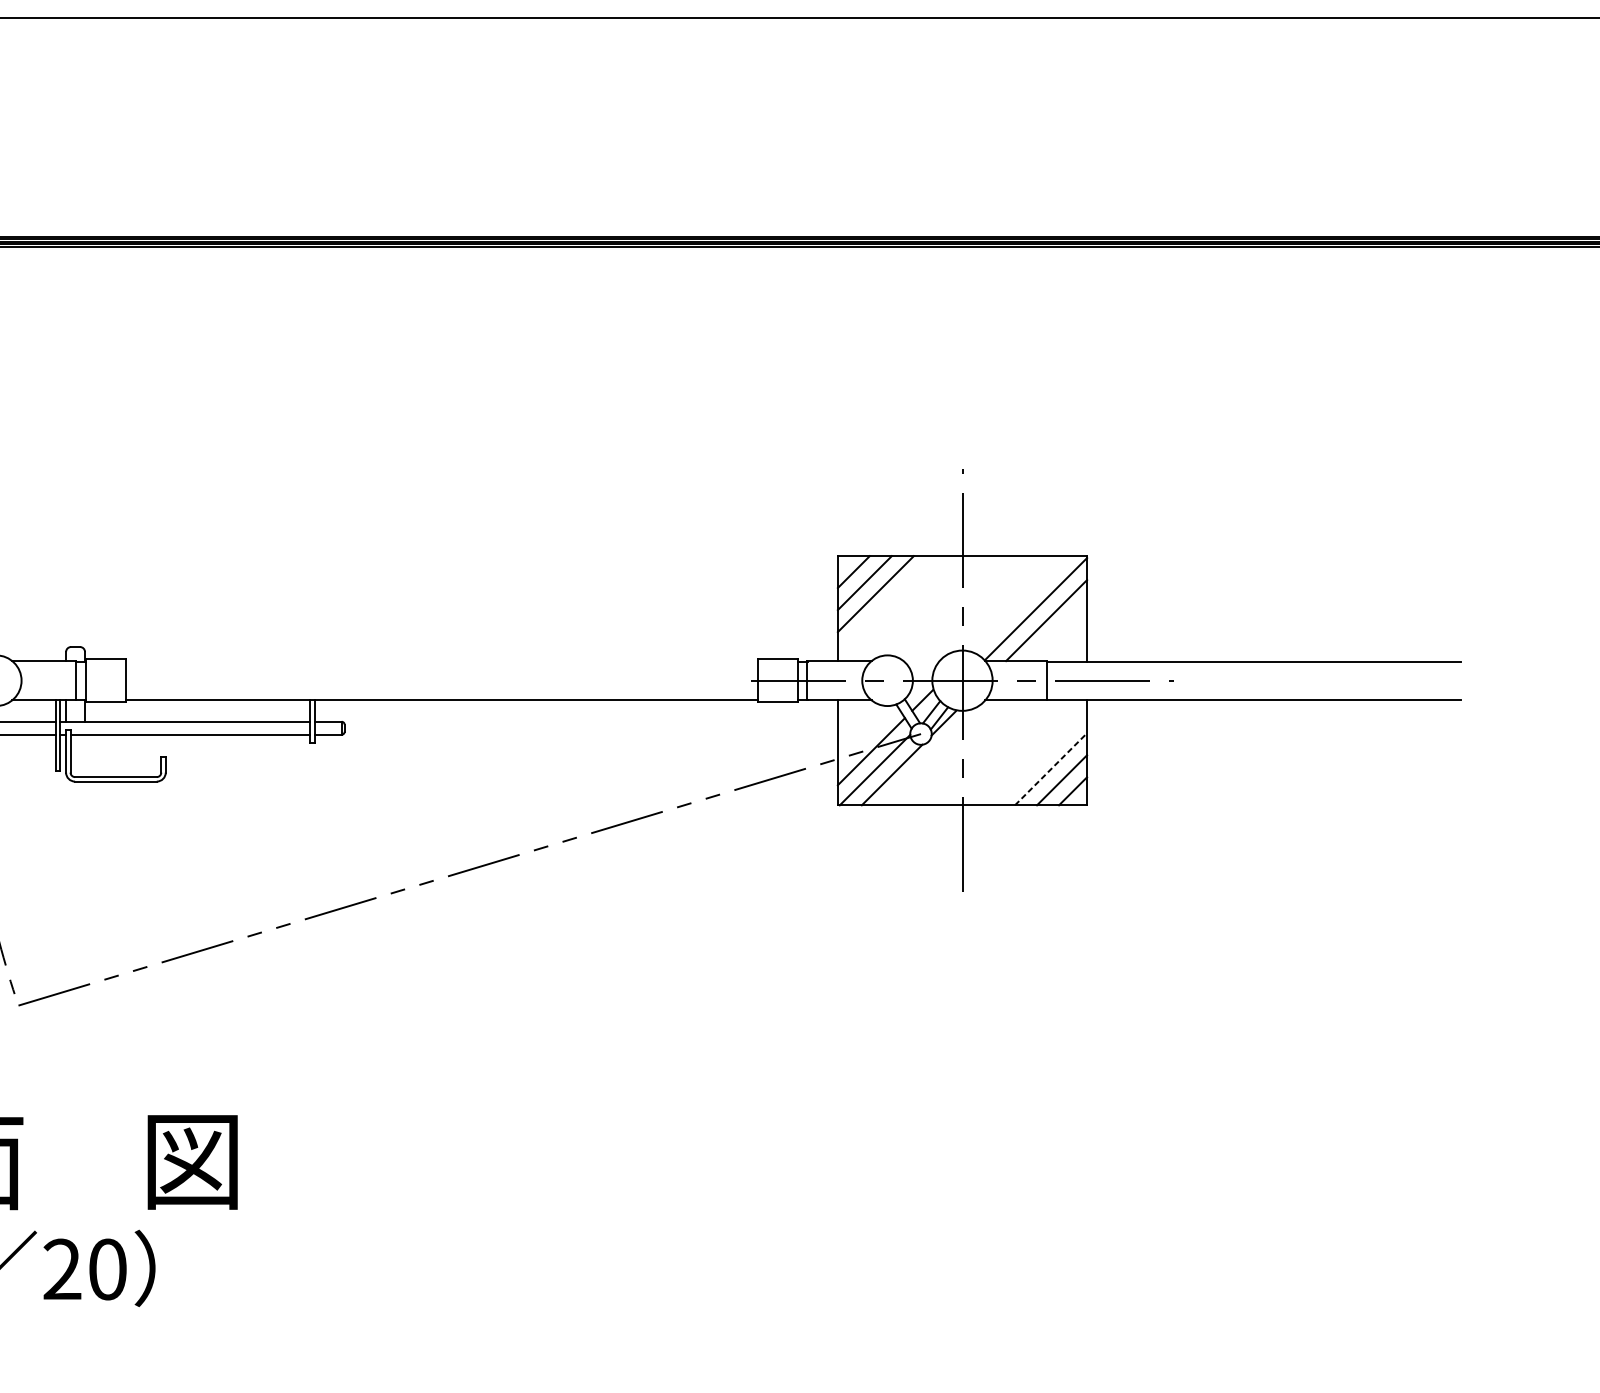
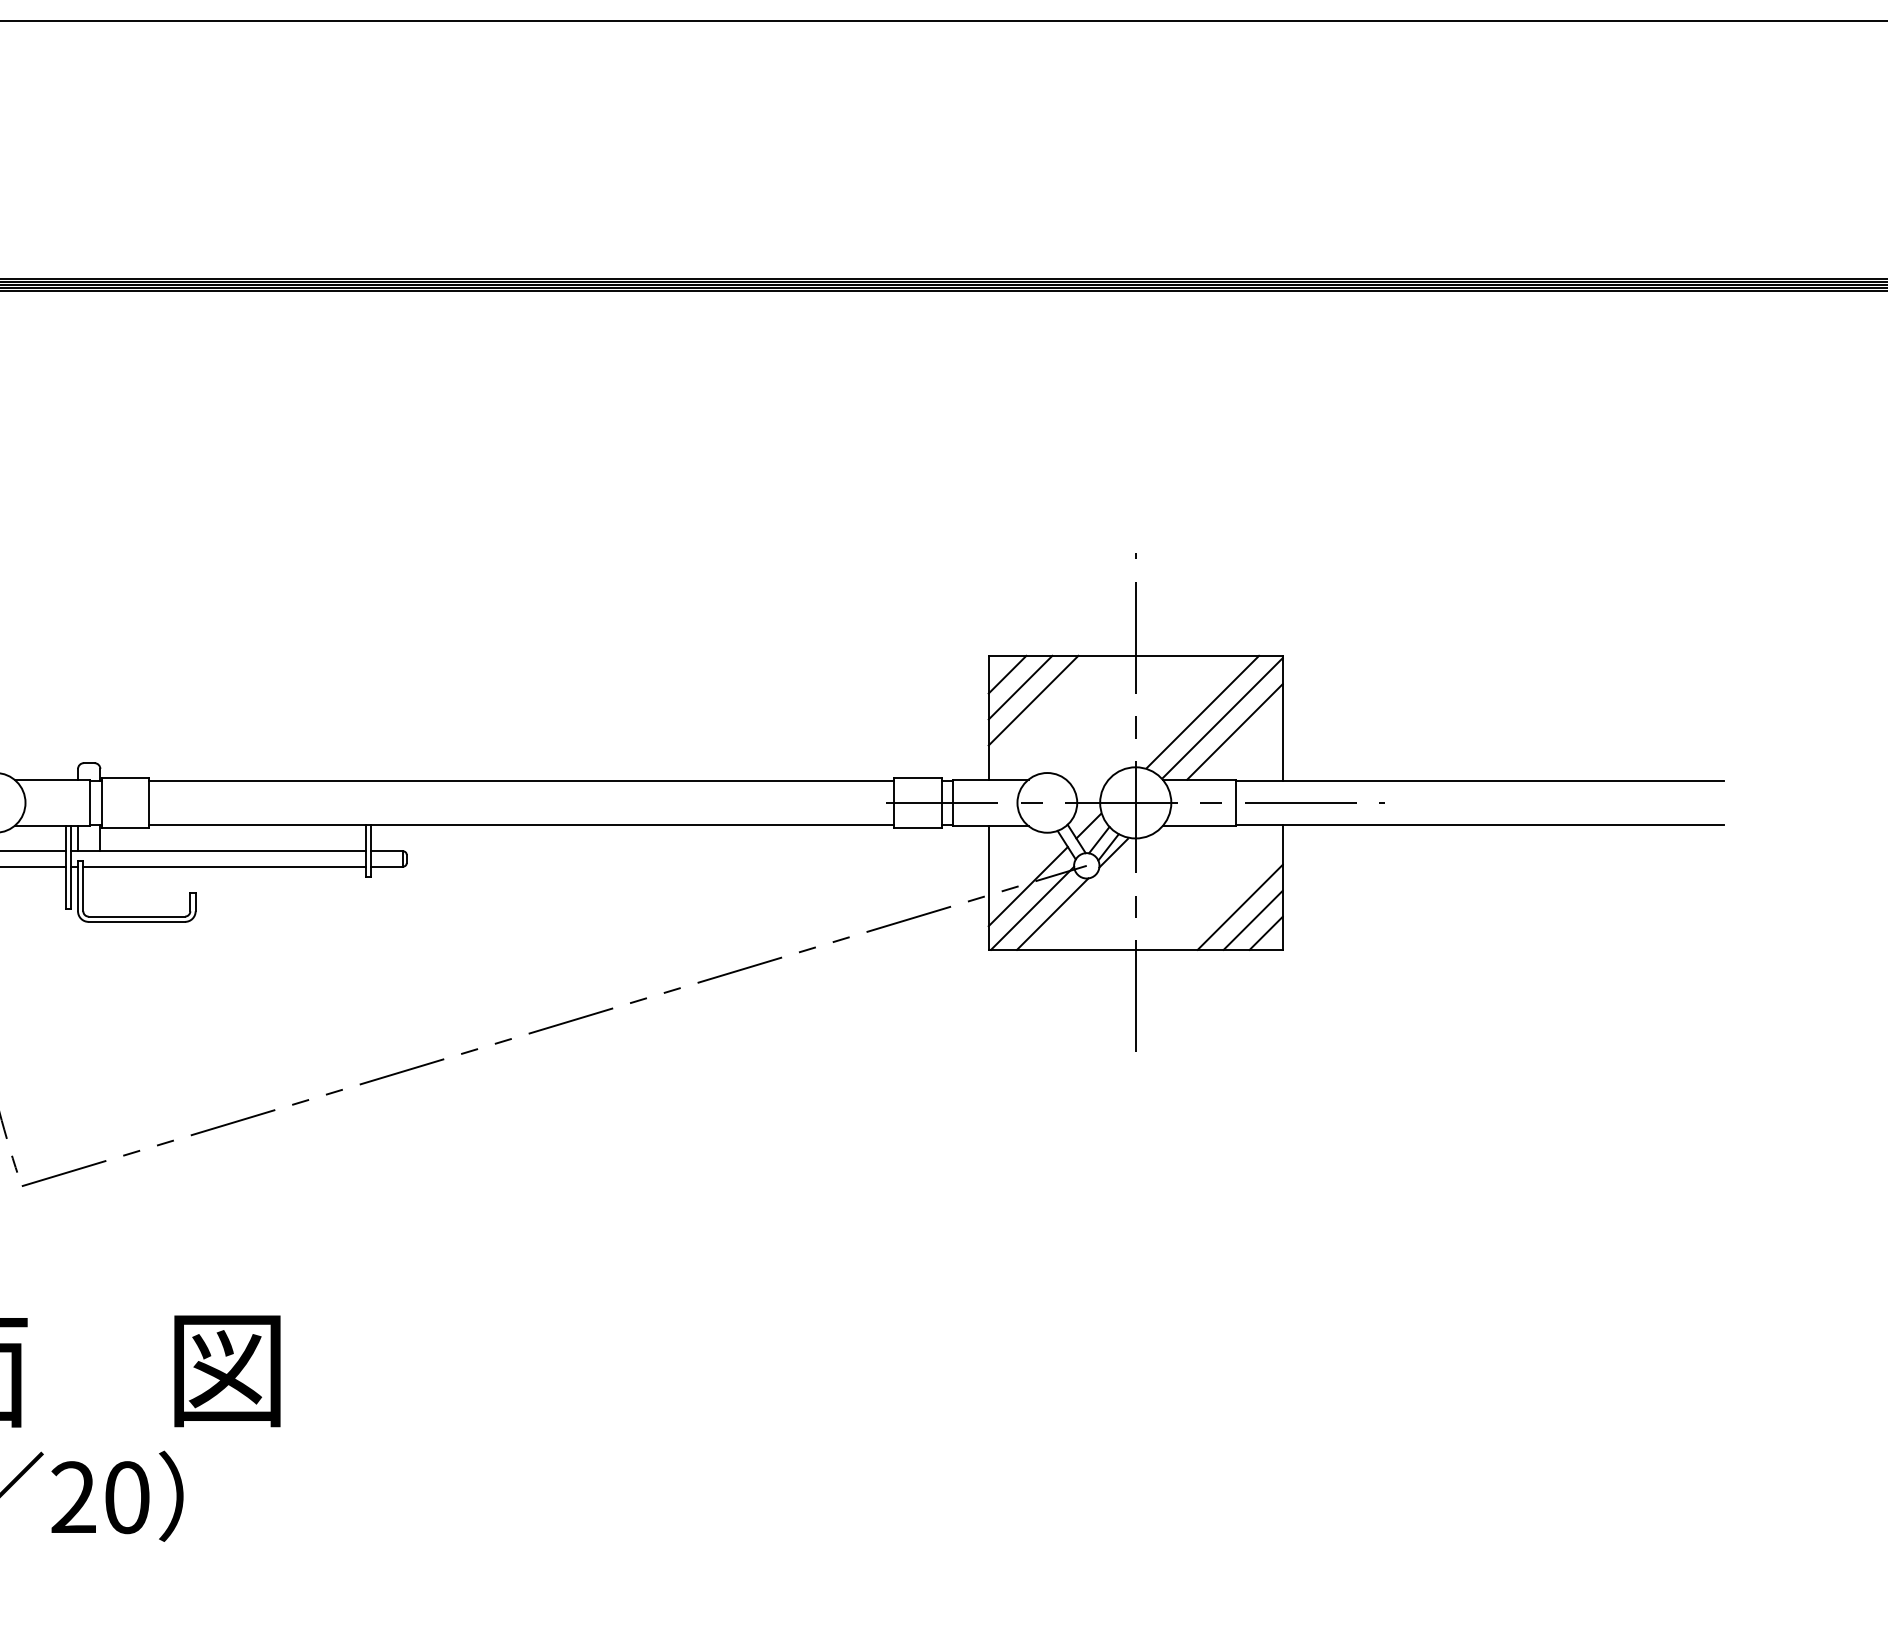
line: (1019, 603) -> (1203, 711), added
line: (441, 661) -> (521, 780), added
line: (1051, 769) -> (1240, 907), dashed -> solid

